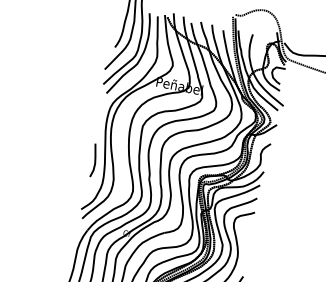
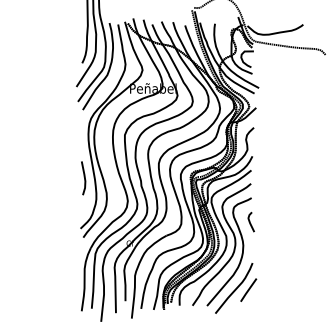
curve: (249, 235) -> (250, 221), added

